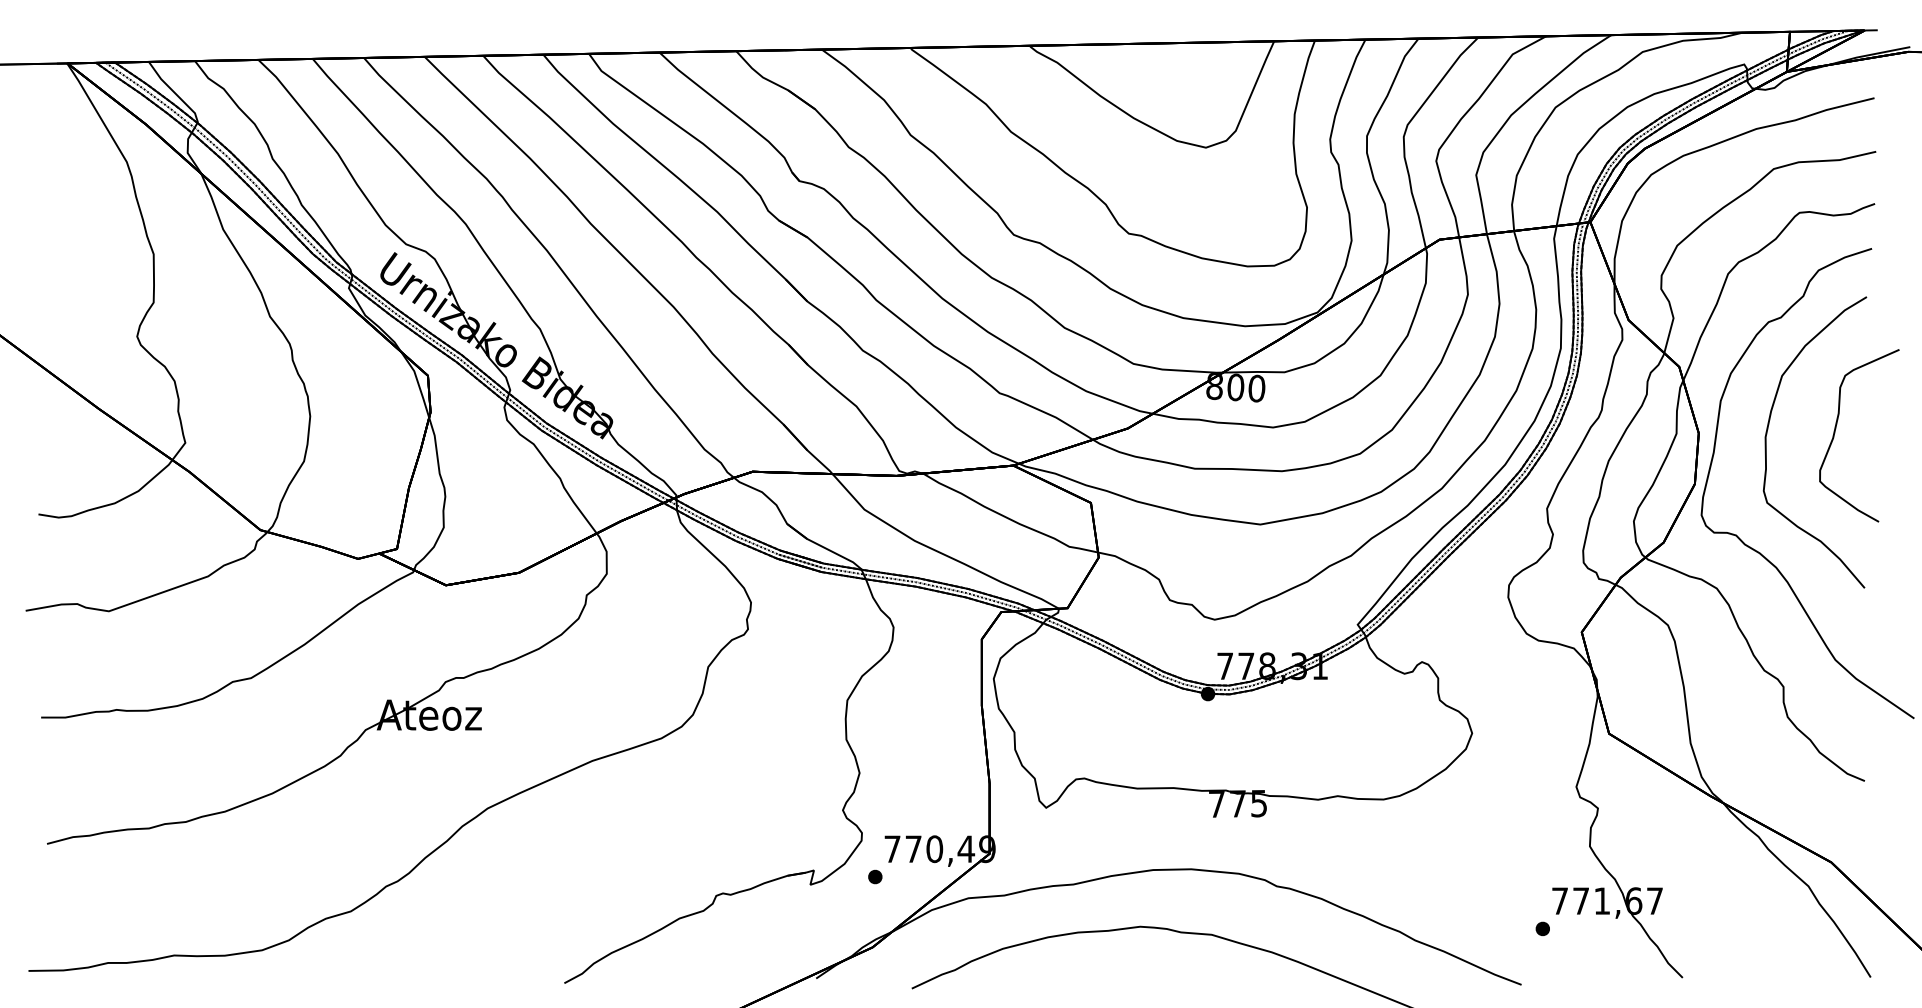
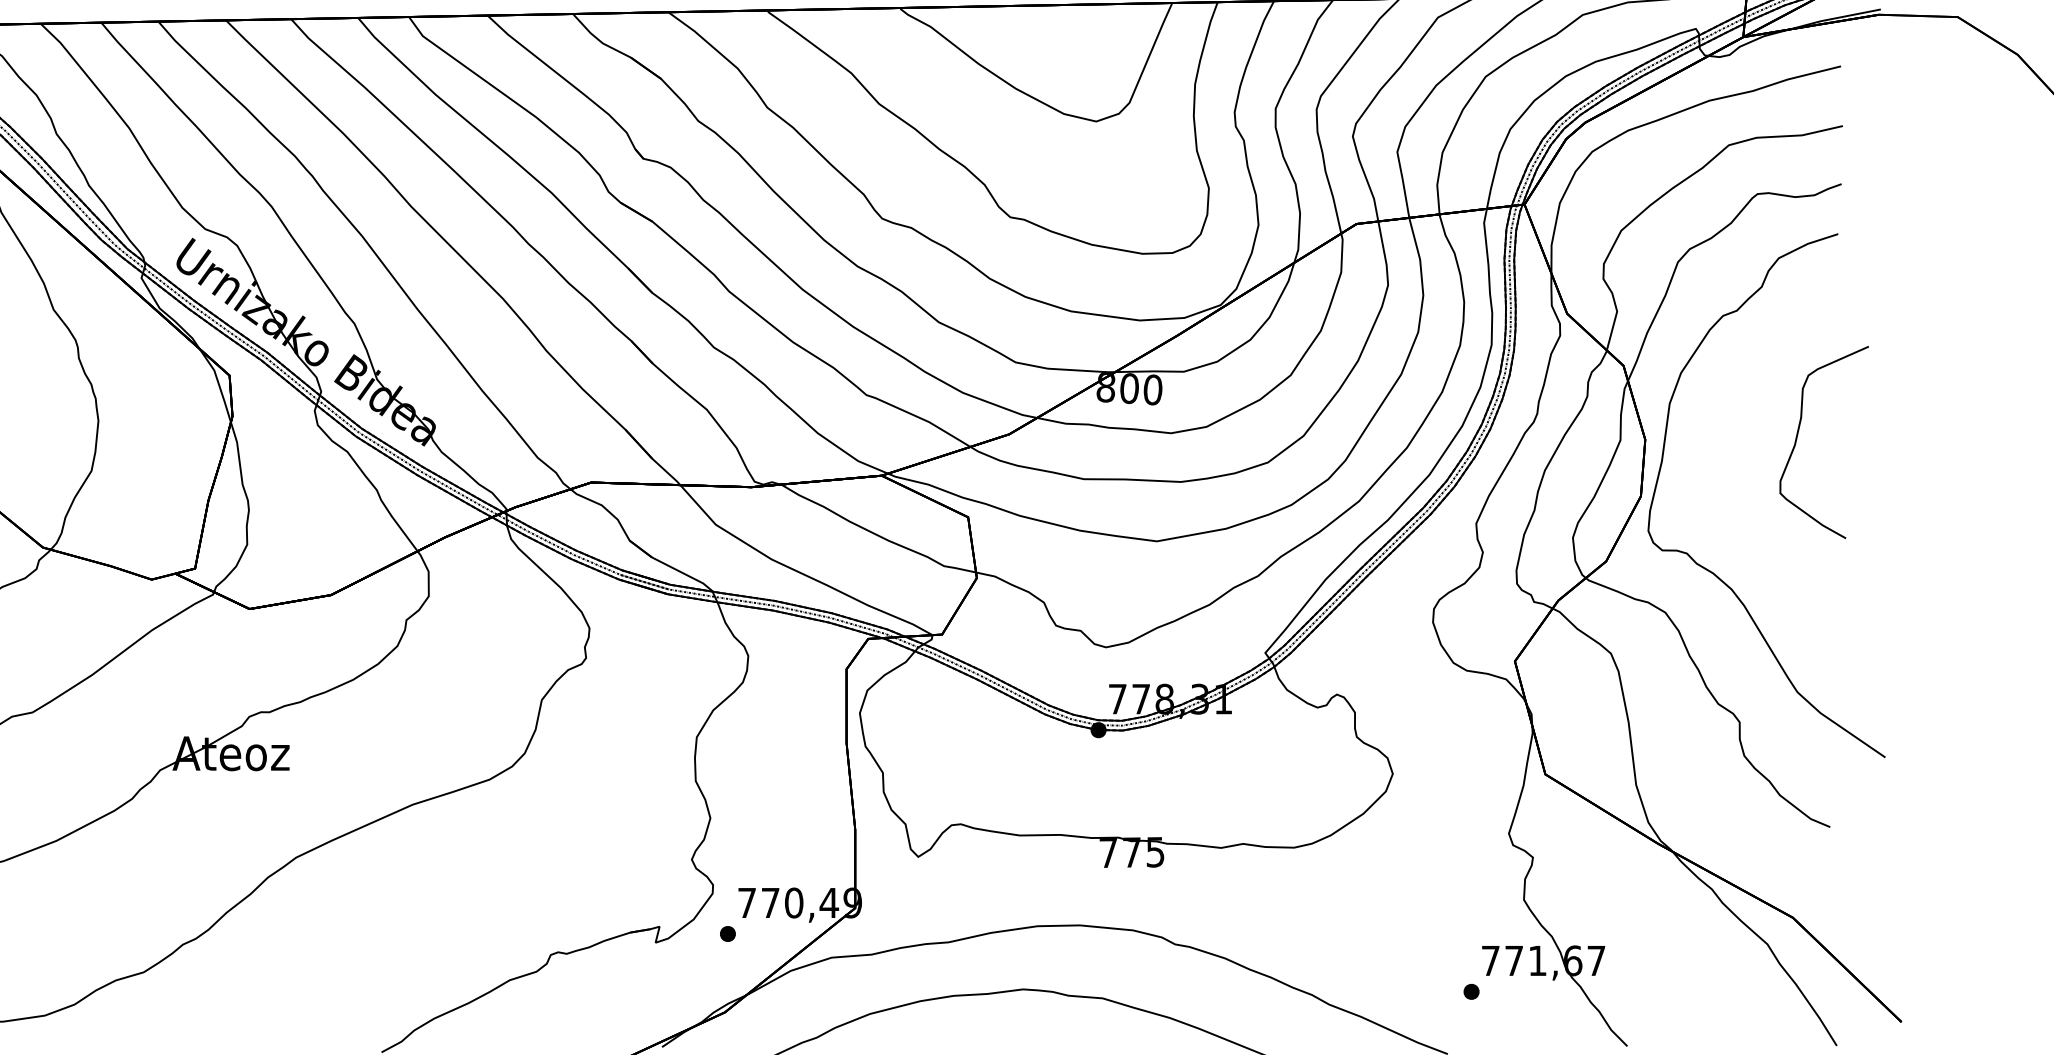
part: (1767, 434) -> (1721, 441), removed

